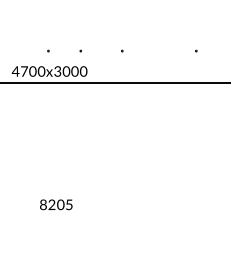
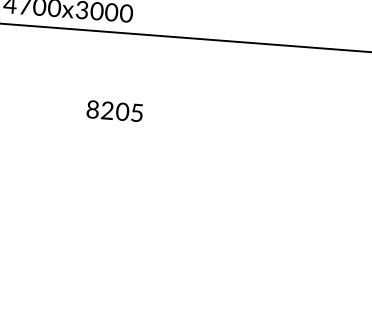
text: (56, 204) -> (115, 110), moved

